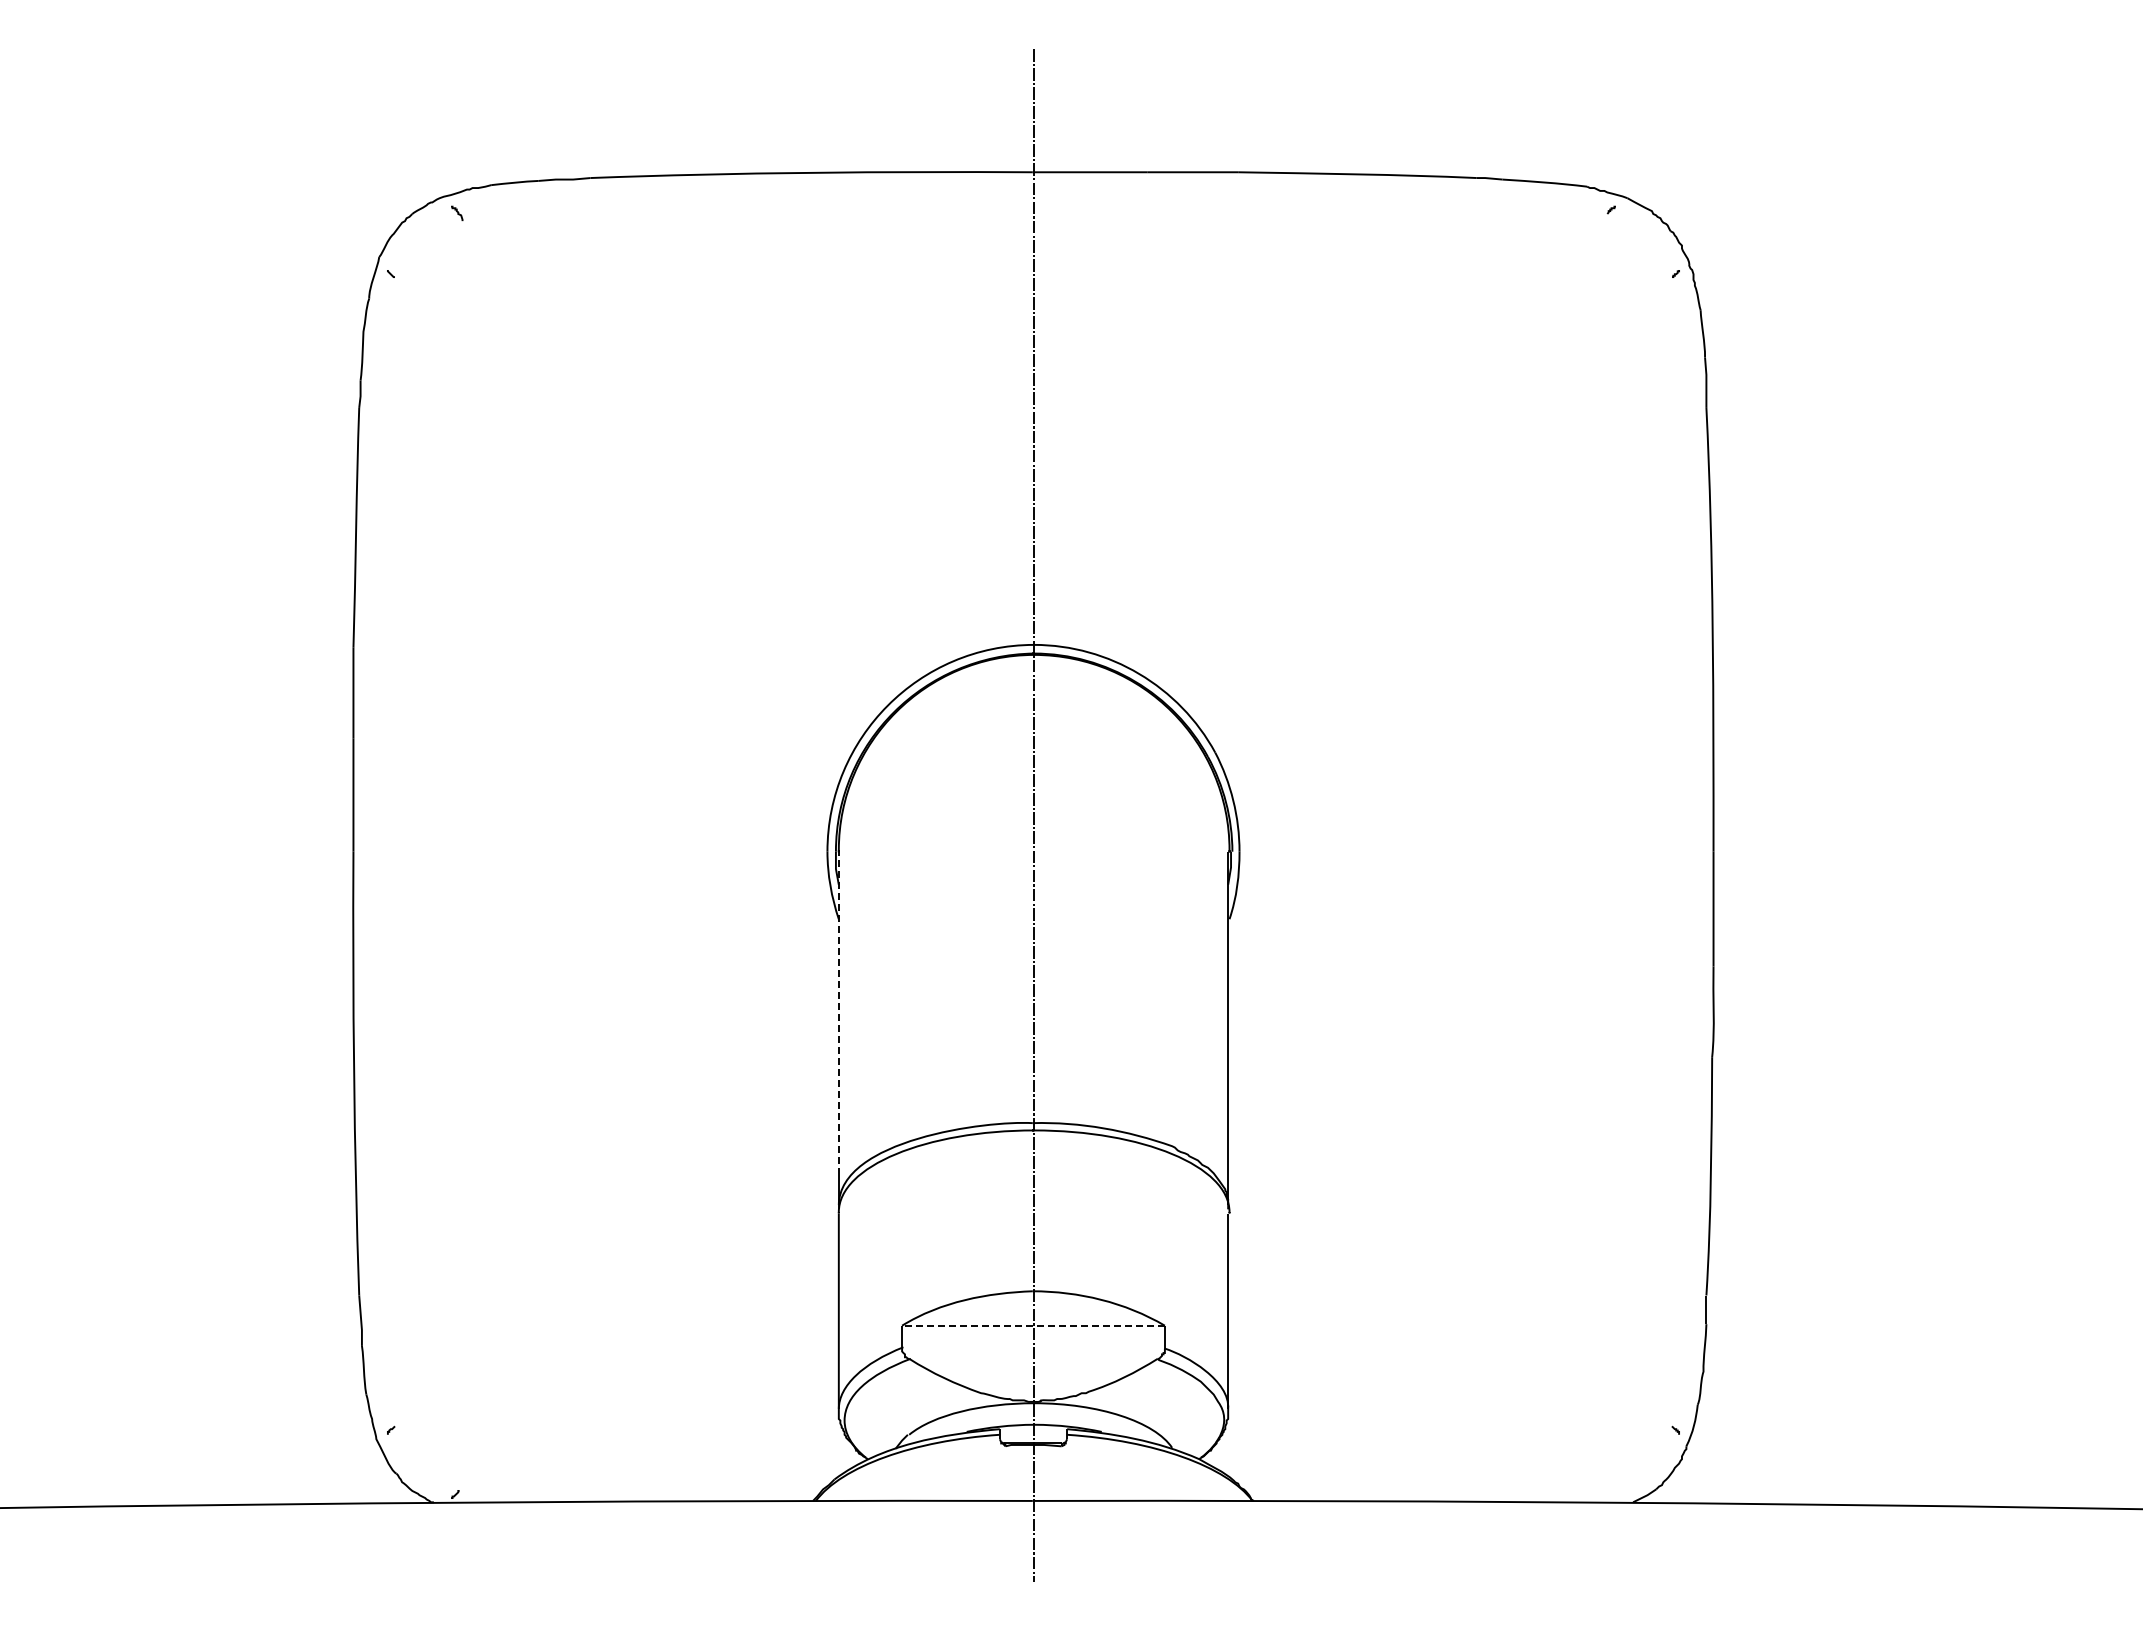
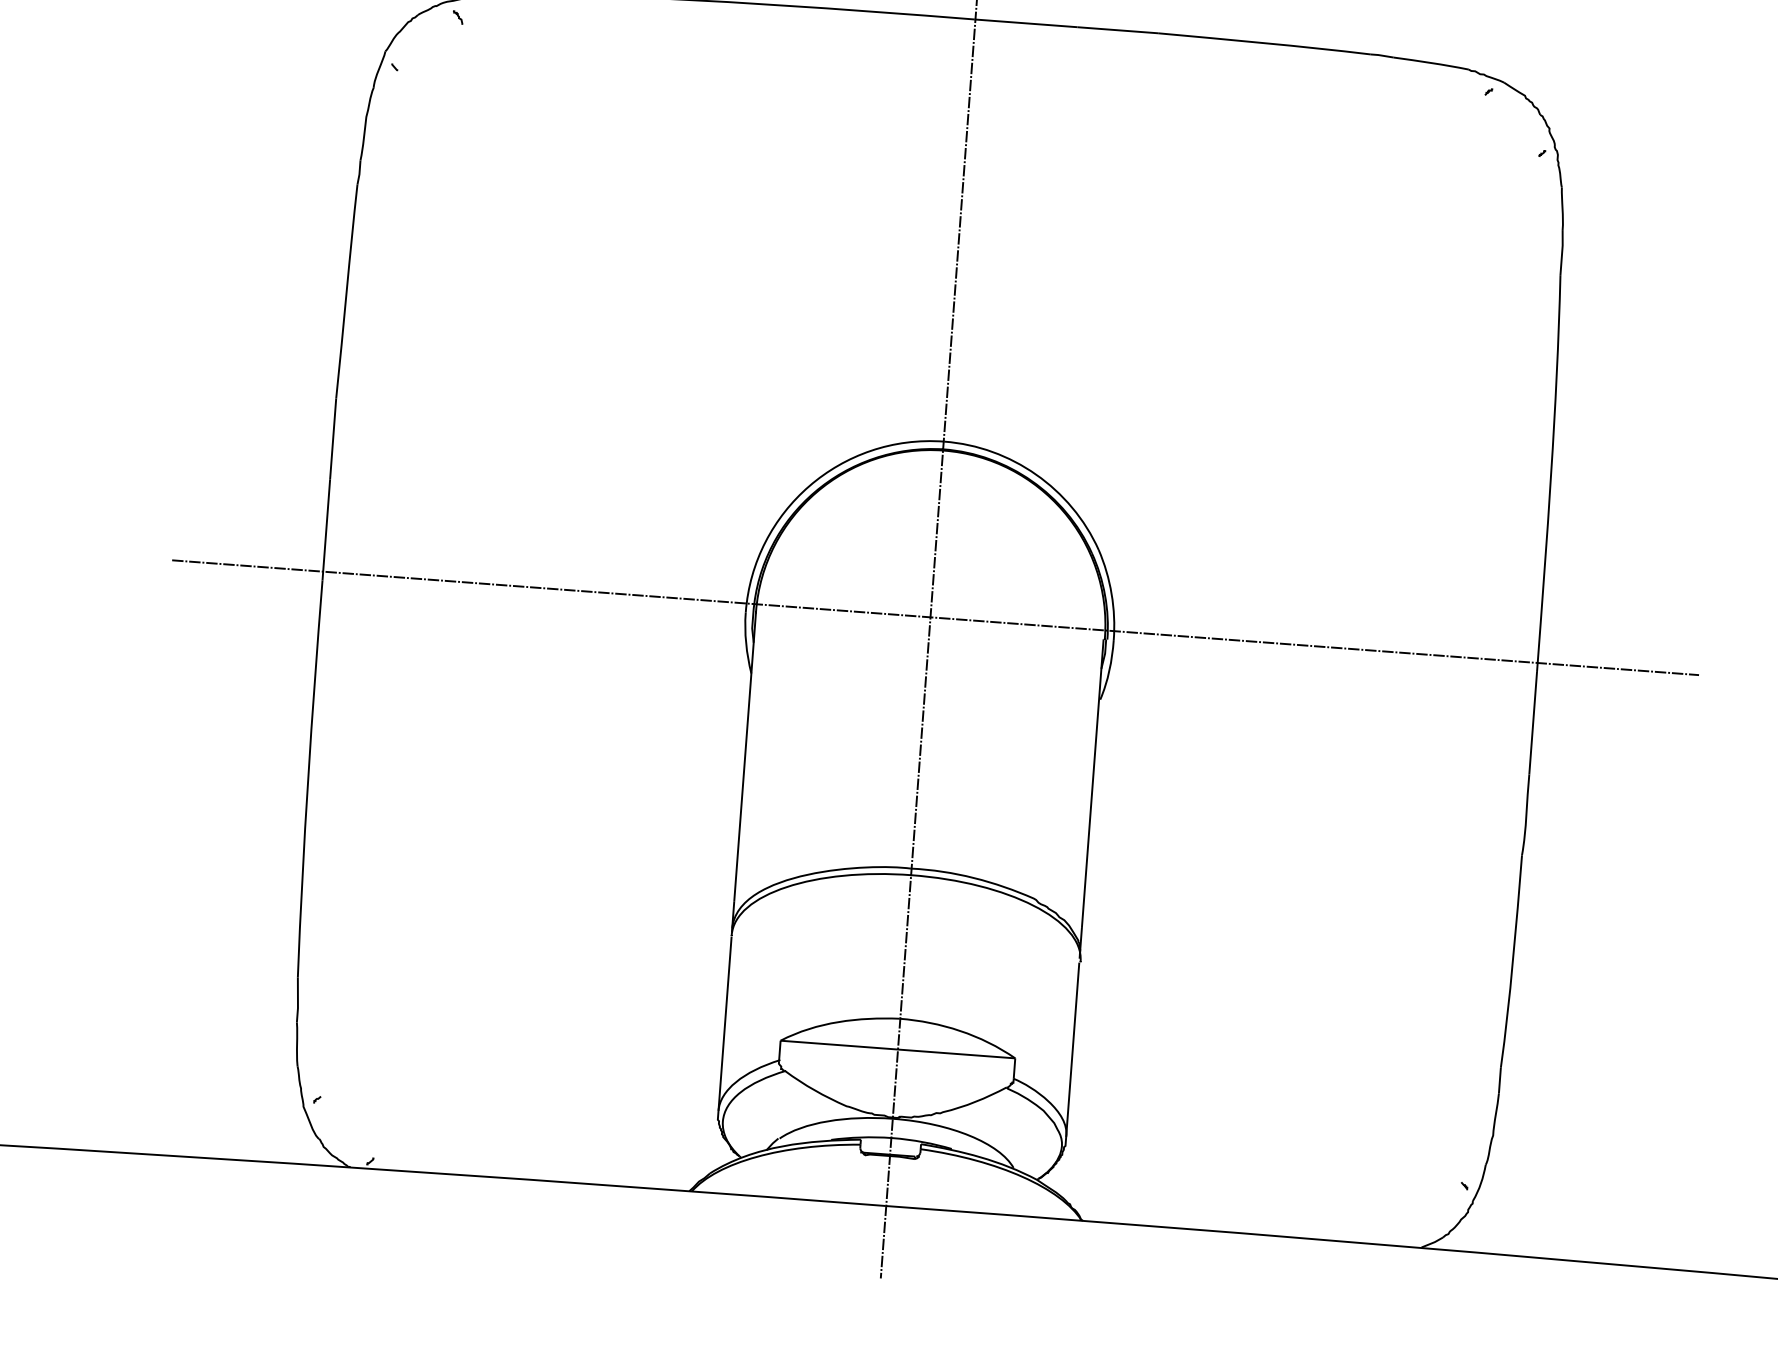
line: (1039, 841) -> (935, 617), added
line: (838, 1013) -> (744, 757), dashed -> solid
line: (1032, 1325) -> (897, 1049), dashed -> solid

